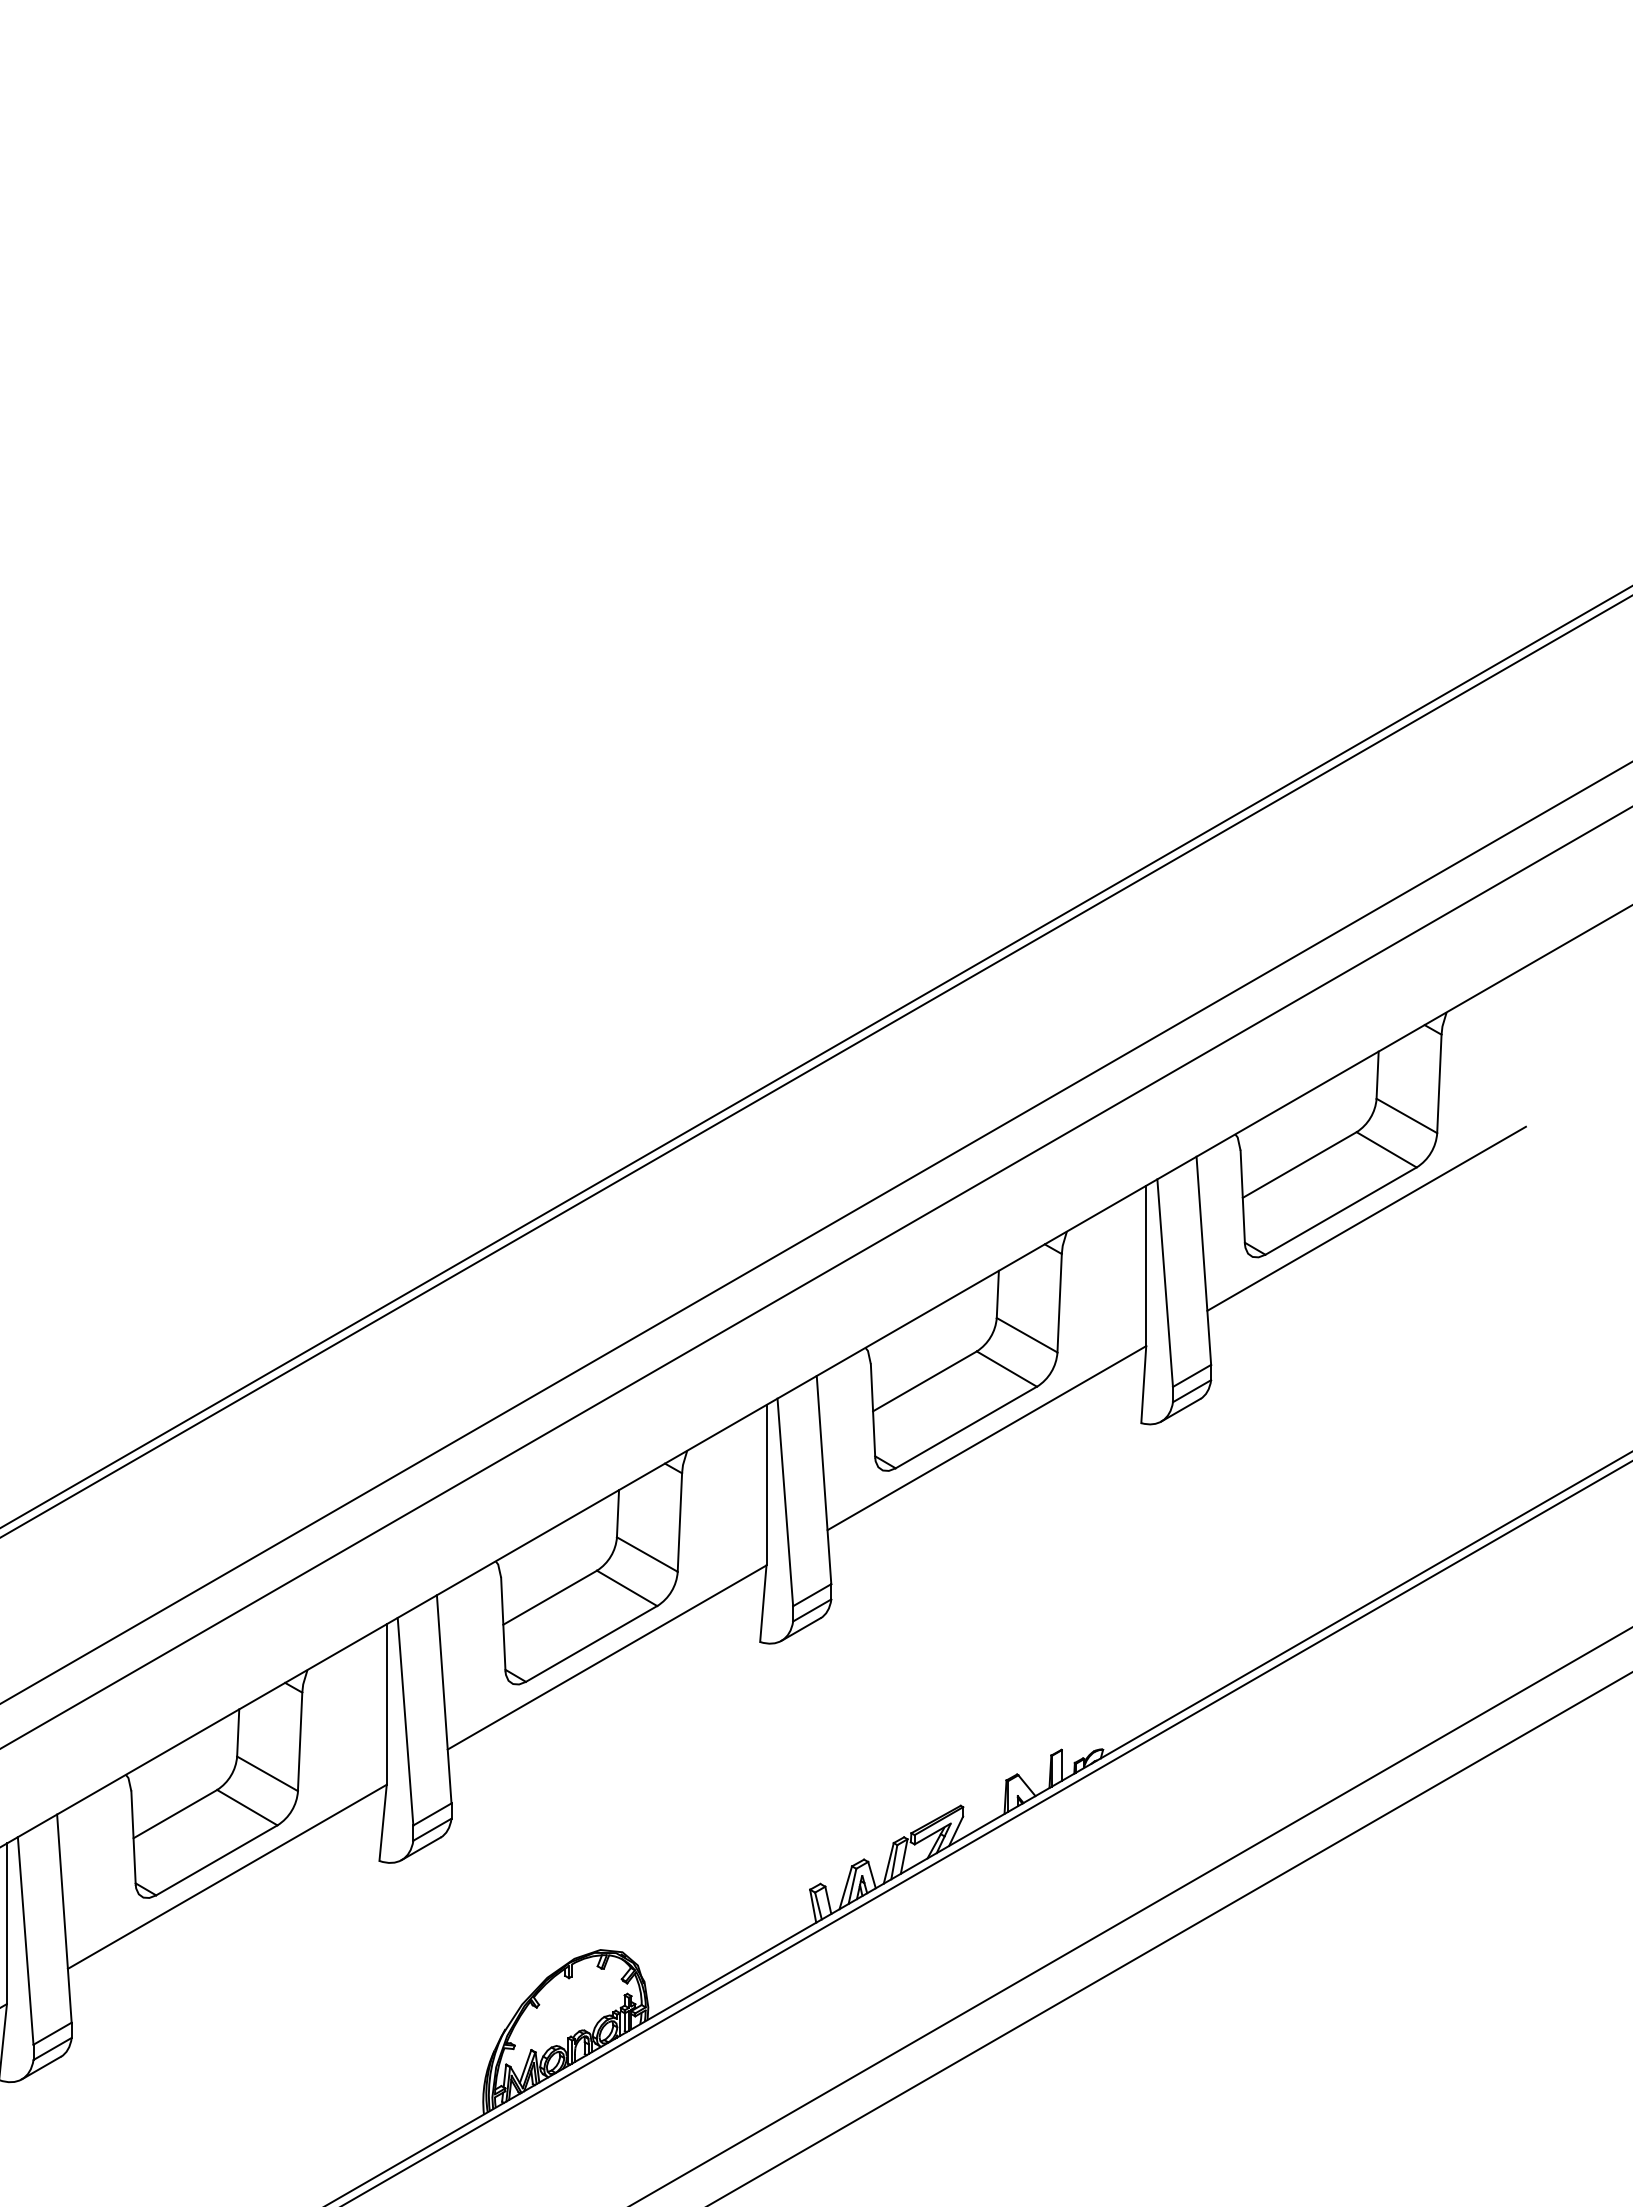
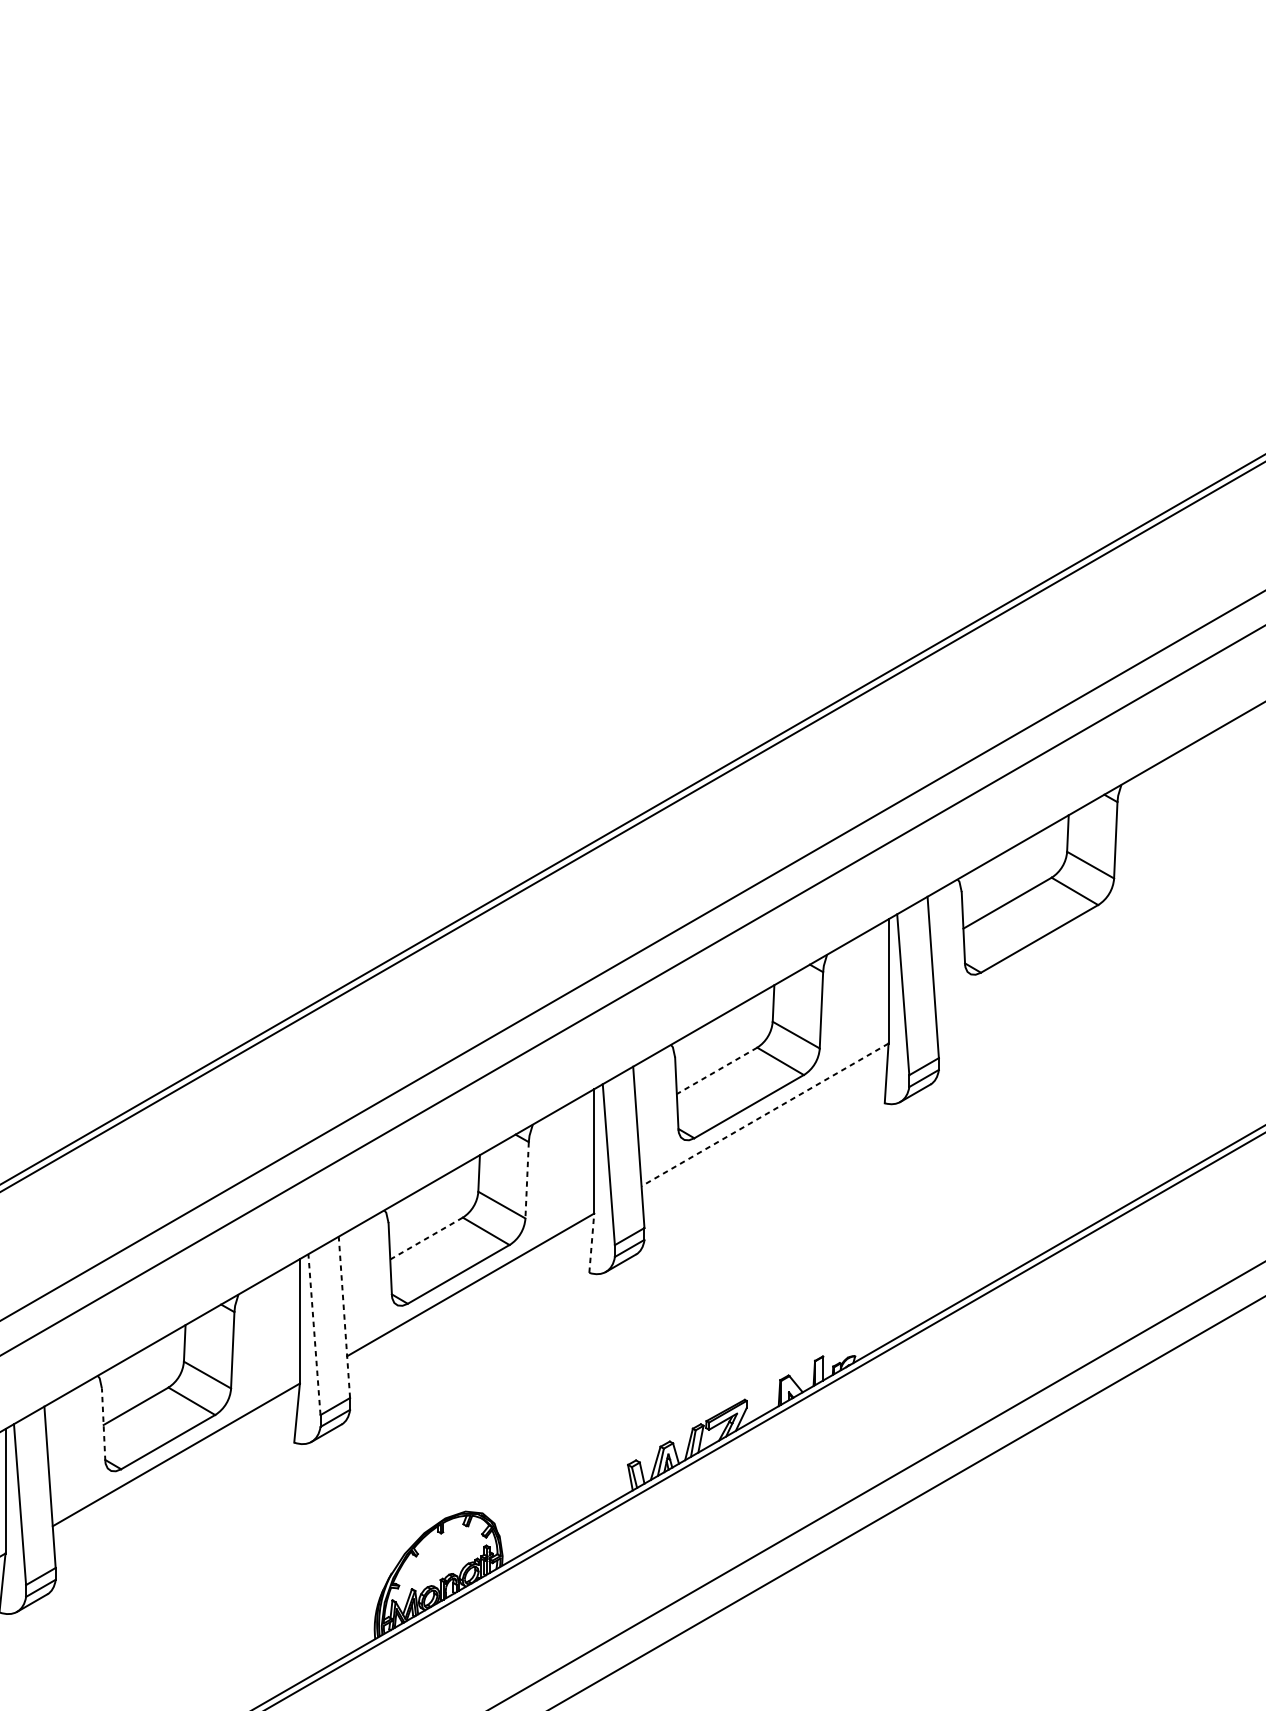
line: (1366, 1218) -> (1059, 944), removed
line: (924, 1381) -> (716, 1070), solid -> dashed
line: (986, 1438) -> (764, 1115), solid -> dashed
line: (679, 1523) -> (526, 1181), solid -> dashed
line: (549, 1597) -> (426, 1238), solid -> dashed
line: (763, 1603) -> (591, 1243), solid -> dashed
line: (444, 1698) -> (344, 1316), solid -> dashed
line: (405, 1721) -> (314, 1334), solid -> dashed
line: (133, 1838) -> (103, 1425), solid -> dashed

